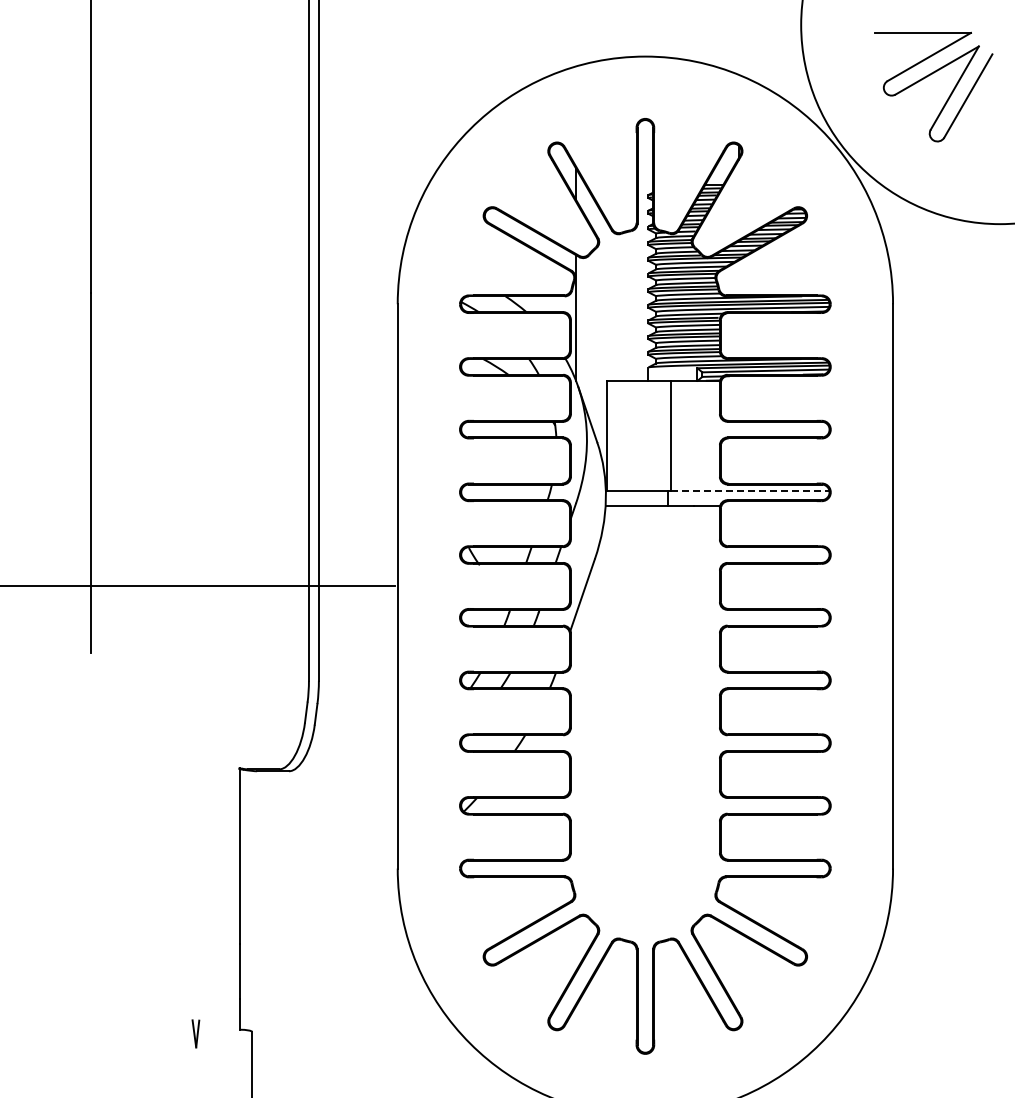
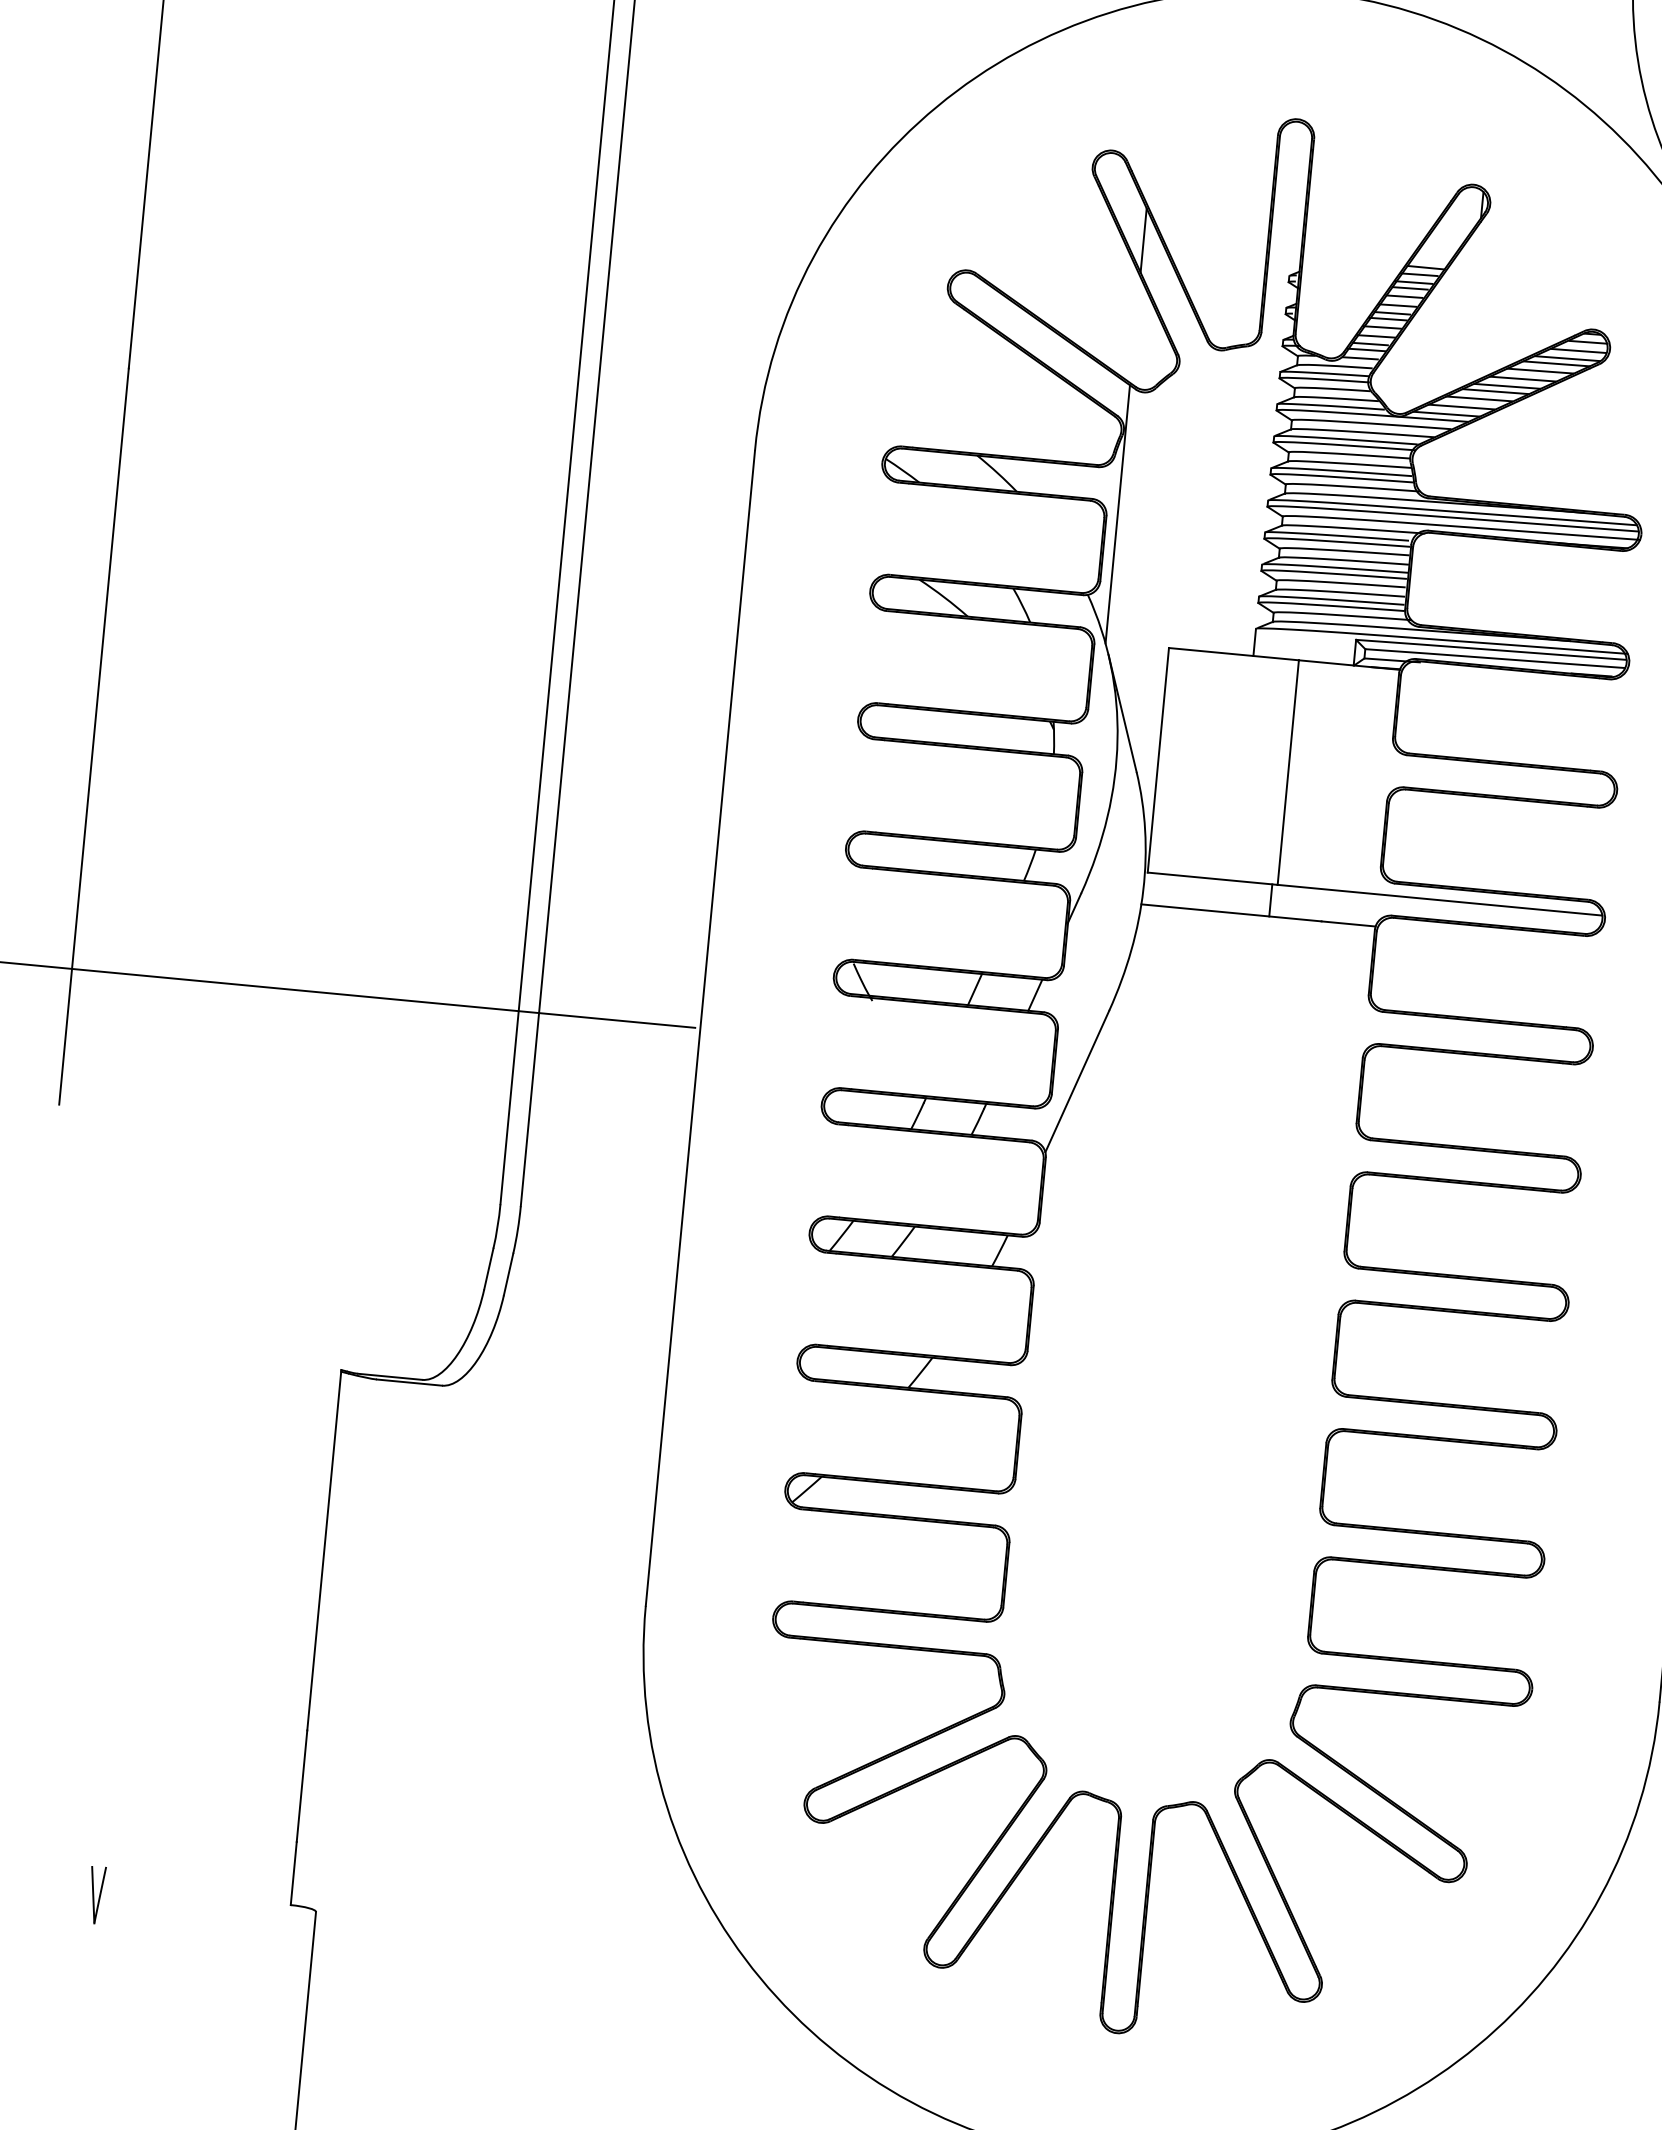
line: (750, 490) -> (1440, 900), dashed -> solid
part: (195, 1033) -> (95, 1894), moved

